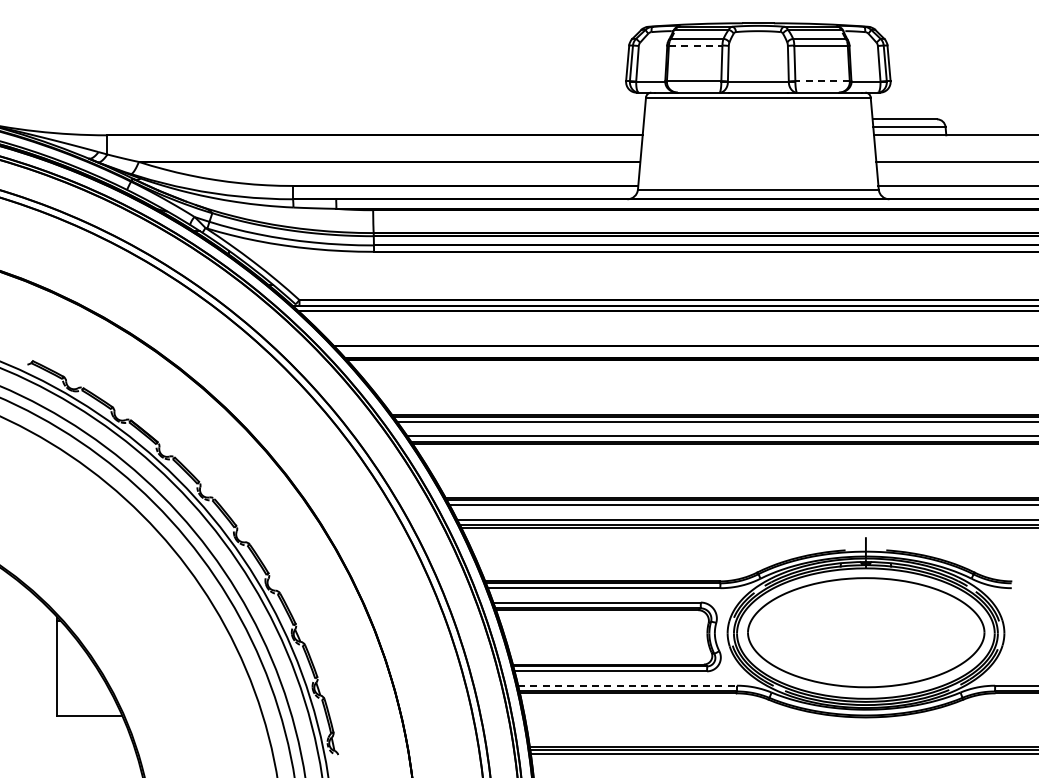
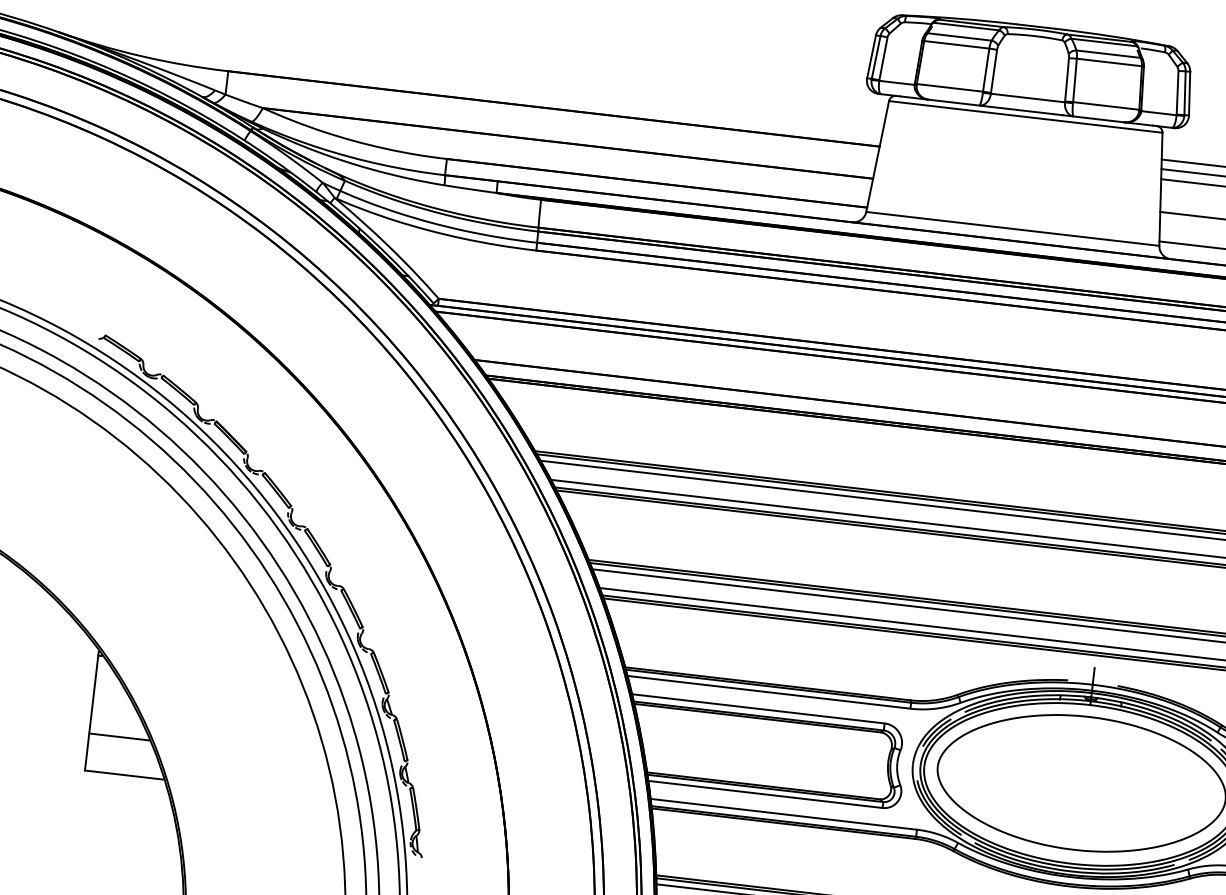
line: (695, 45) -> (956, 44), dashed -> solid
line: (822, 81) -> (1106, 106), dashed -> solid
line: (81, 685) -> (119, 737), added
line: (627, 685) -> (783, 814), dashed -> solid

